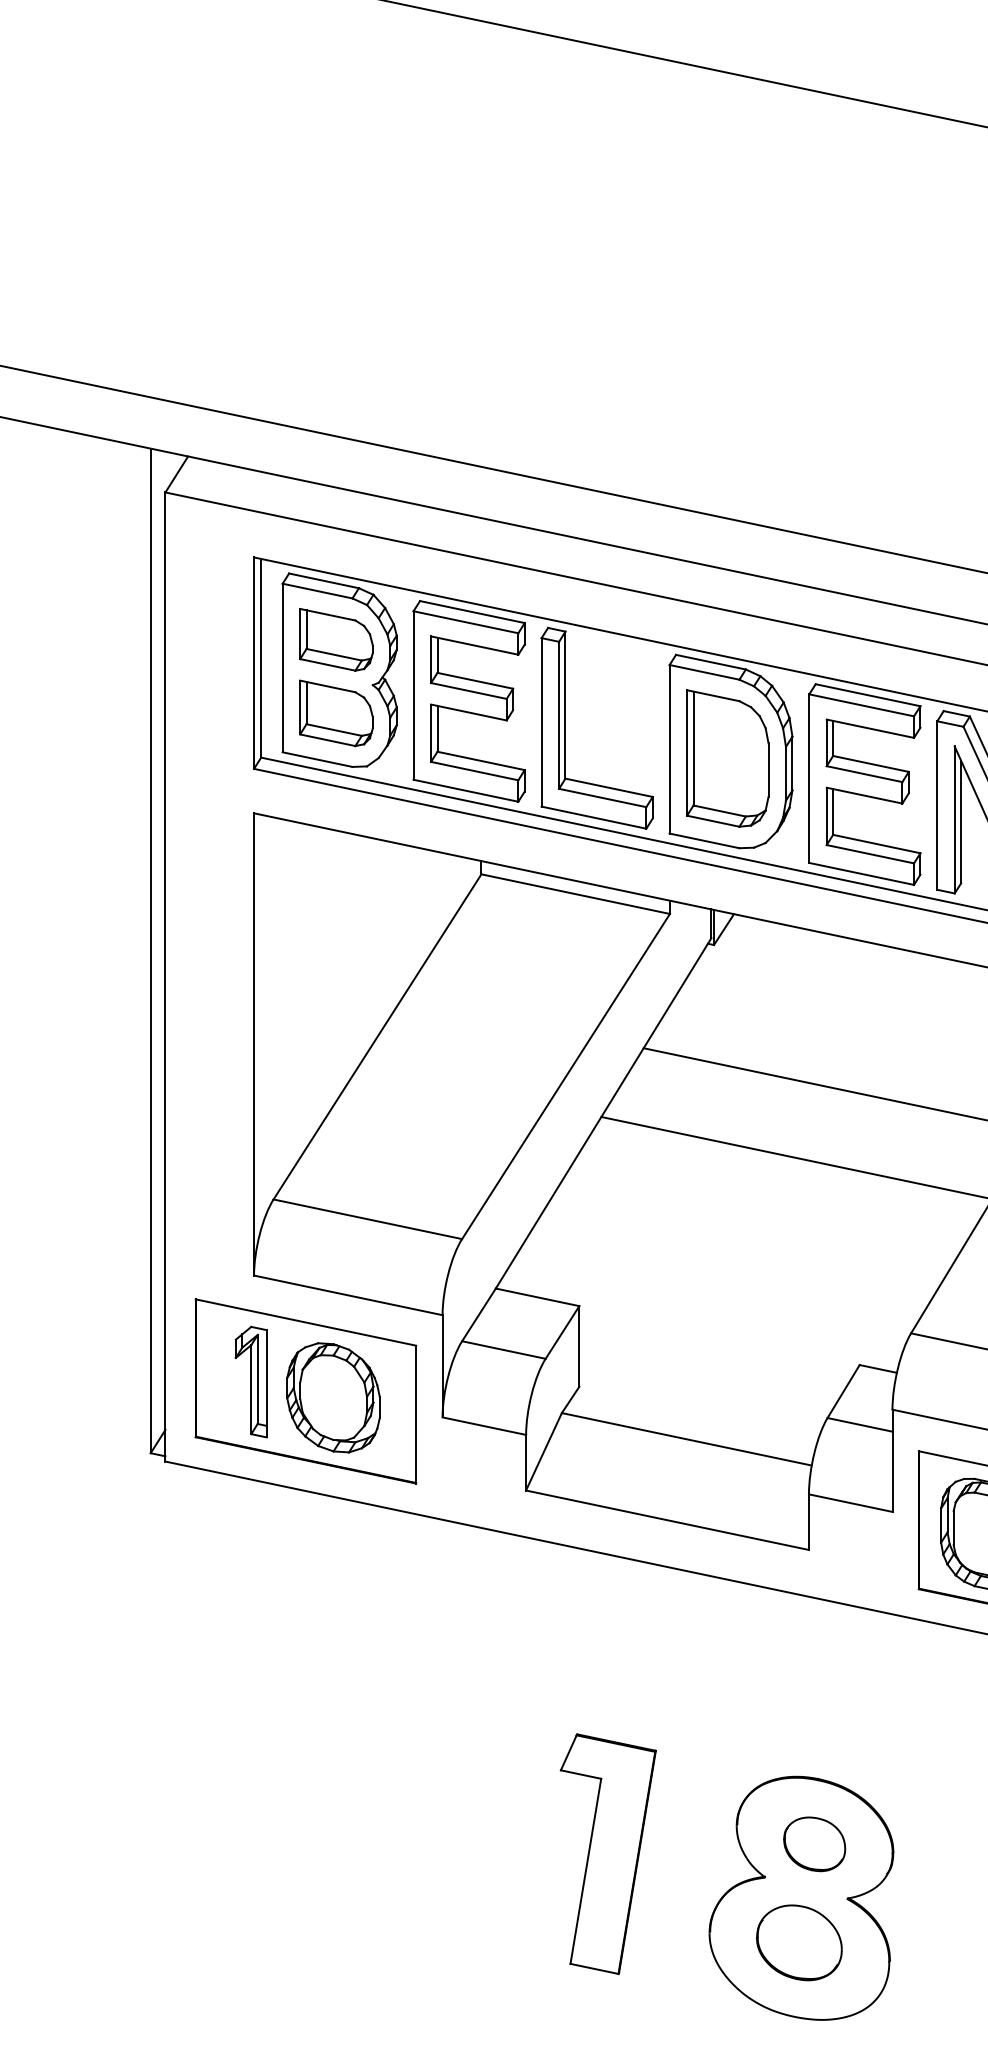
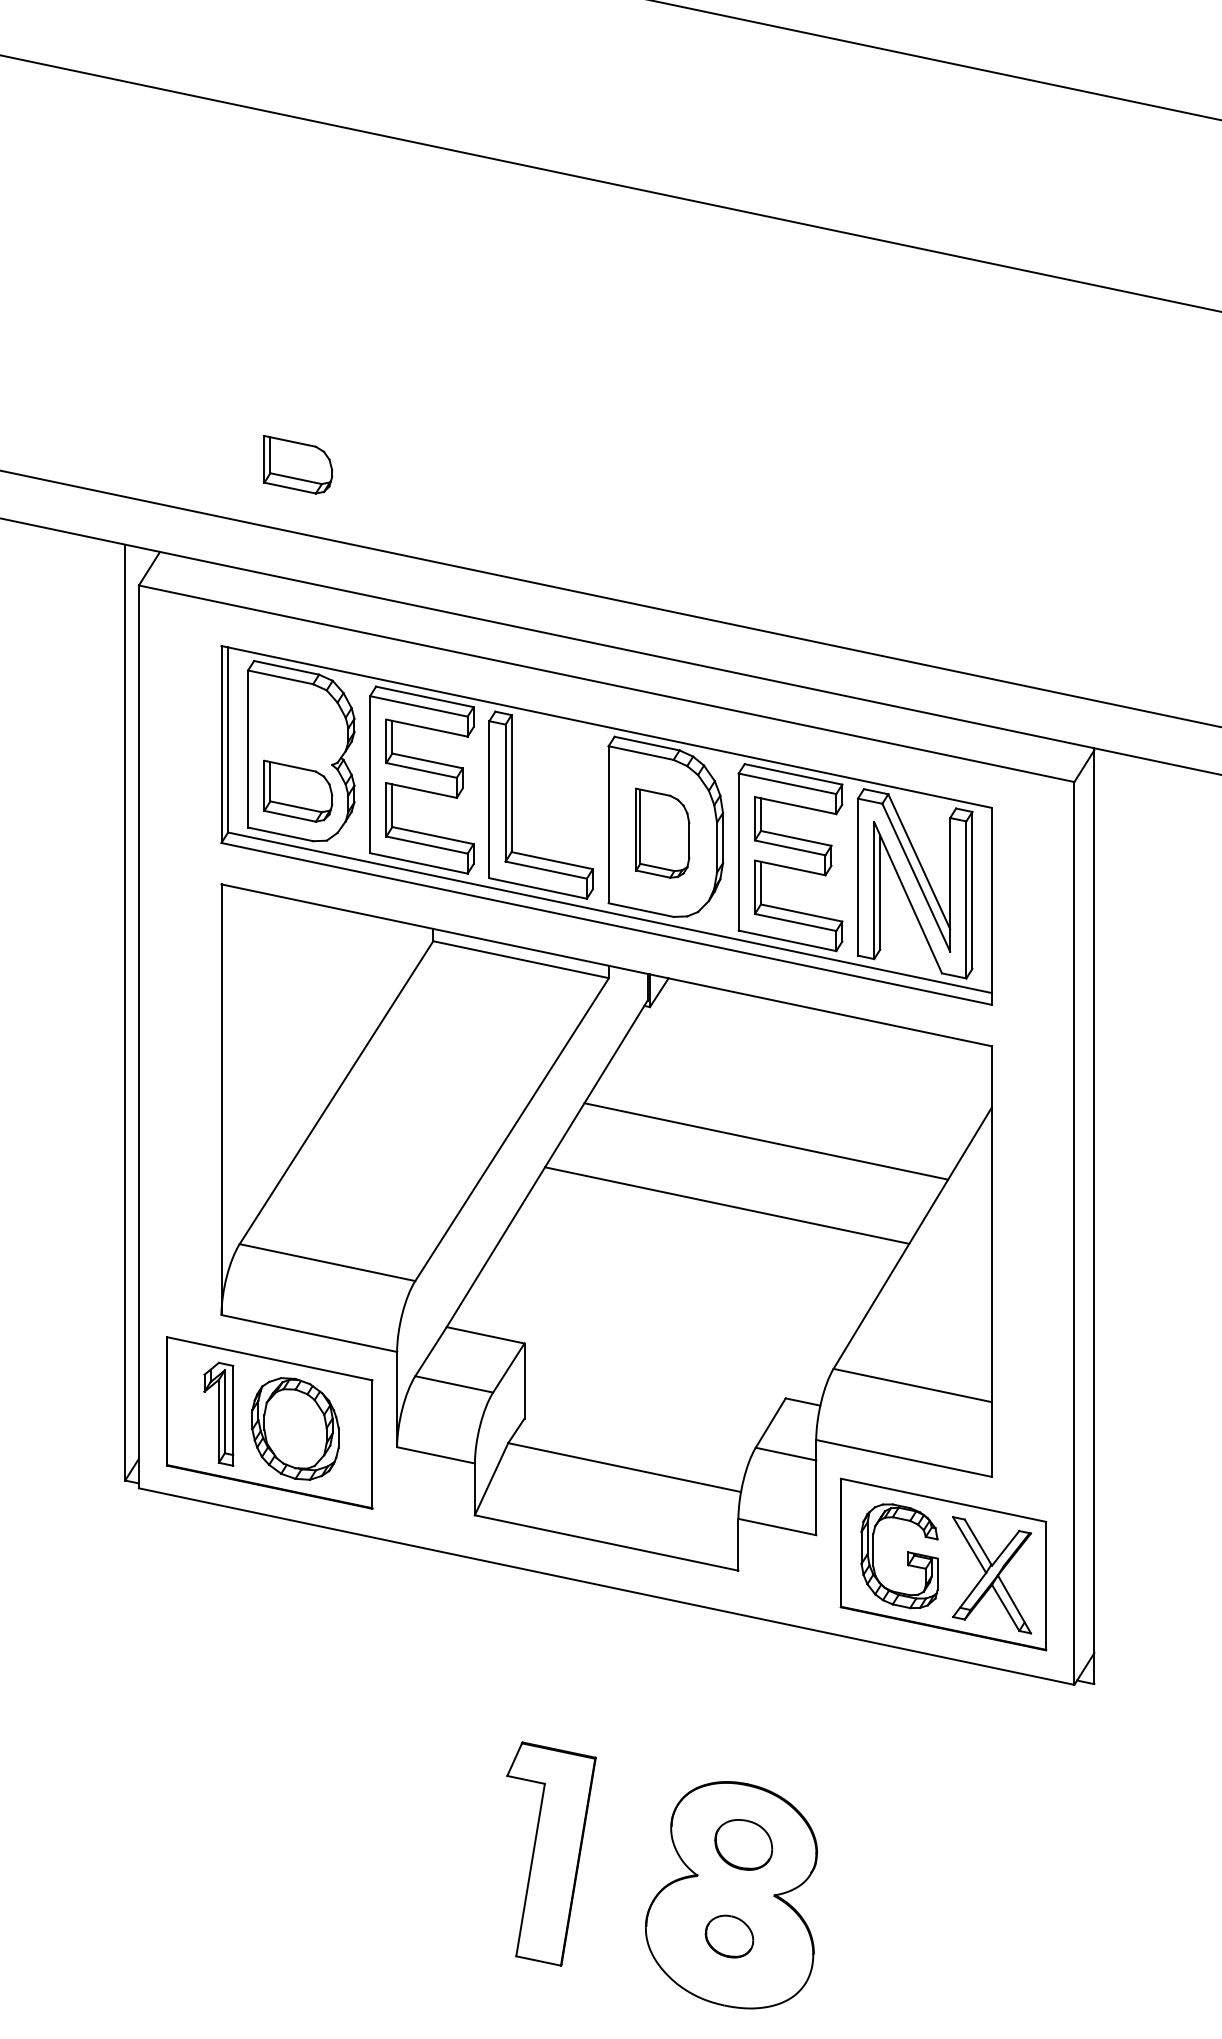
part: (336, 639) -> (298, 464), moved
part: (727, 757) -> (662, 832), size x0.7
part: (799, 1942) -> (729, 1936), size x0.6

